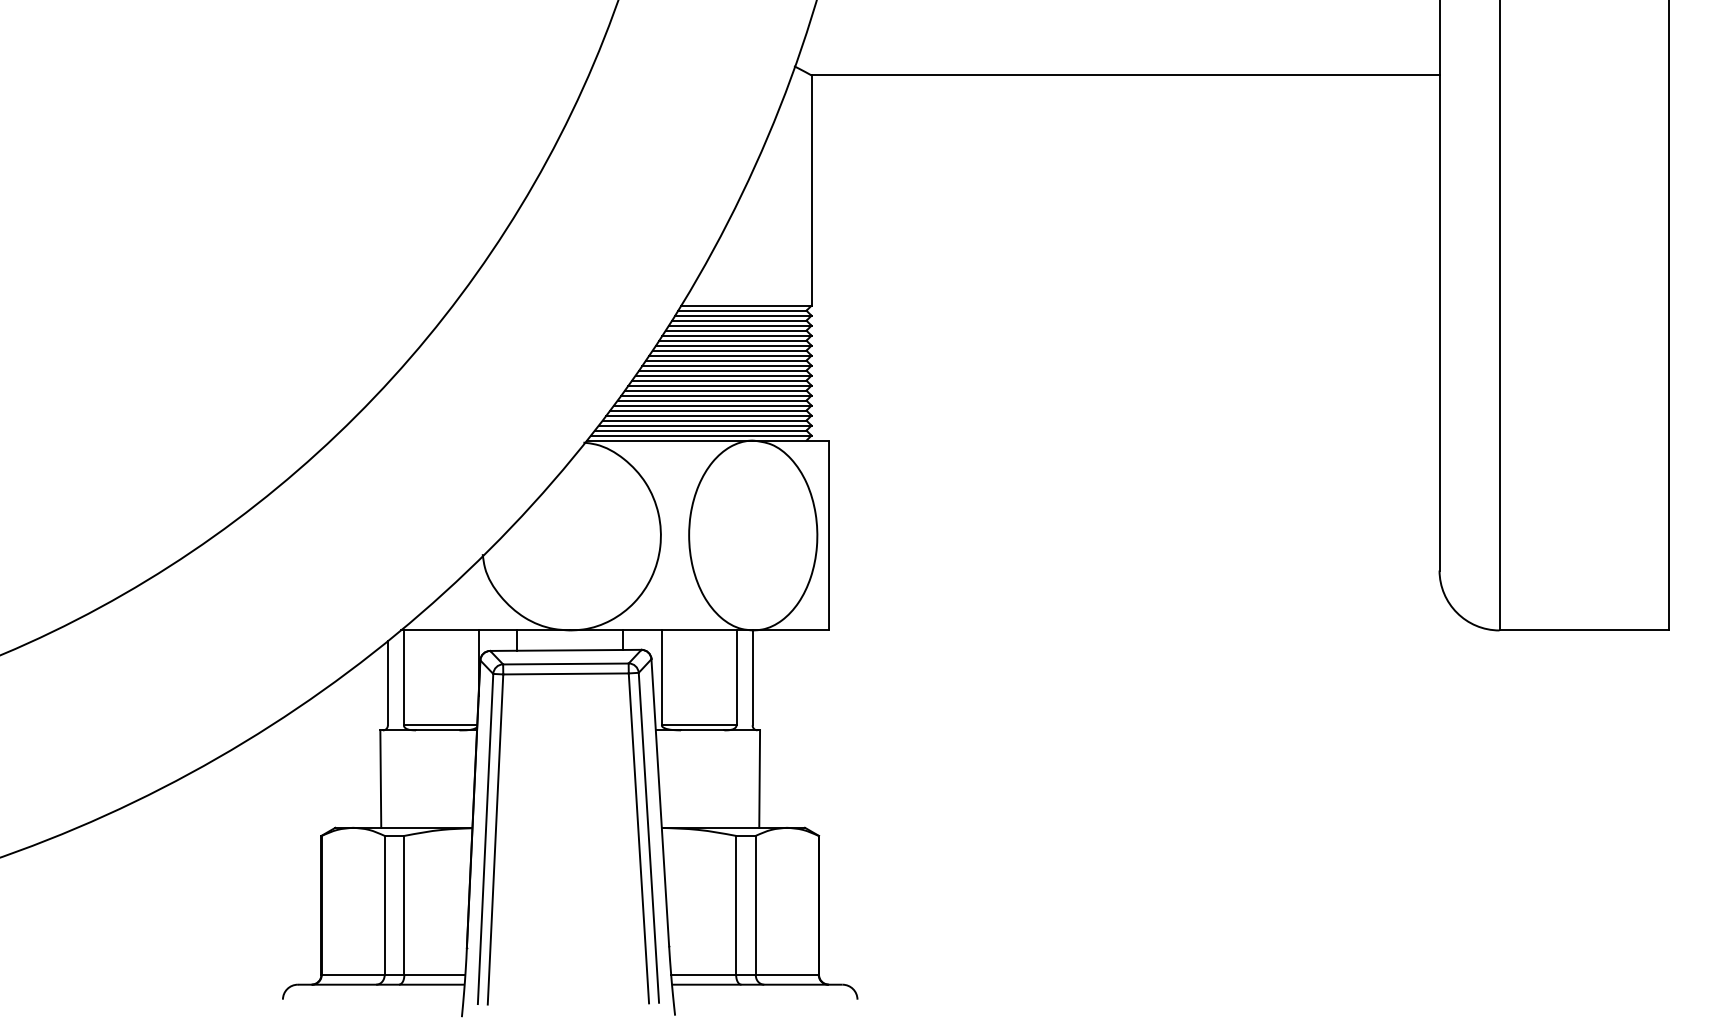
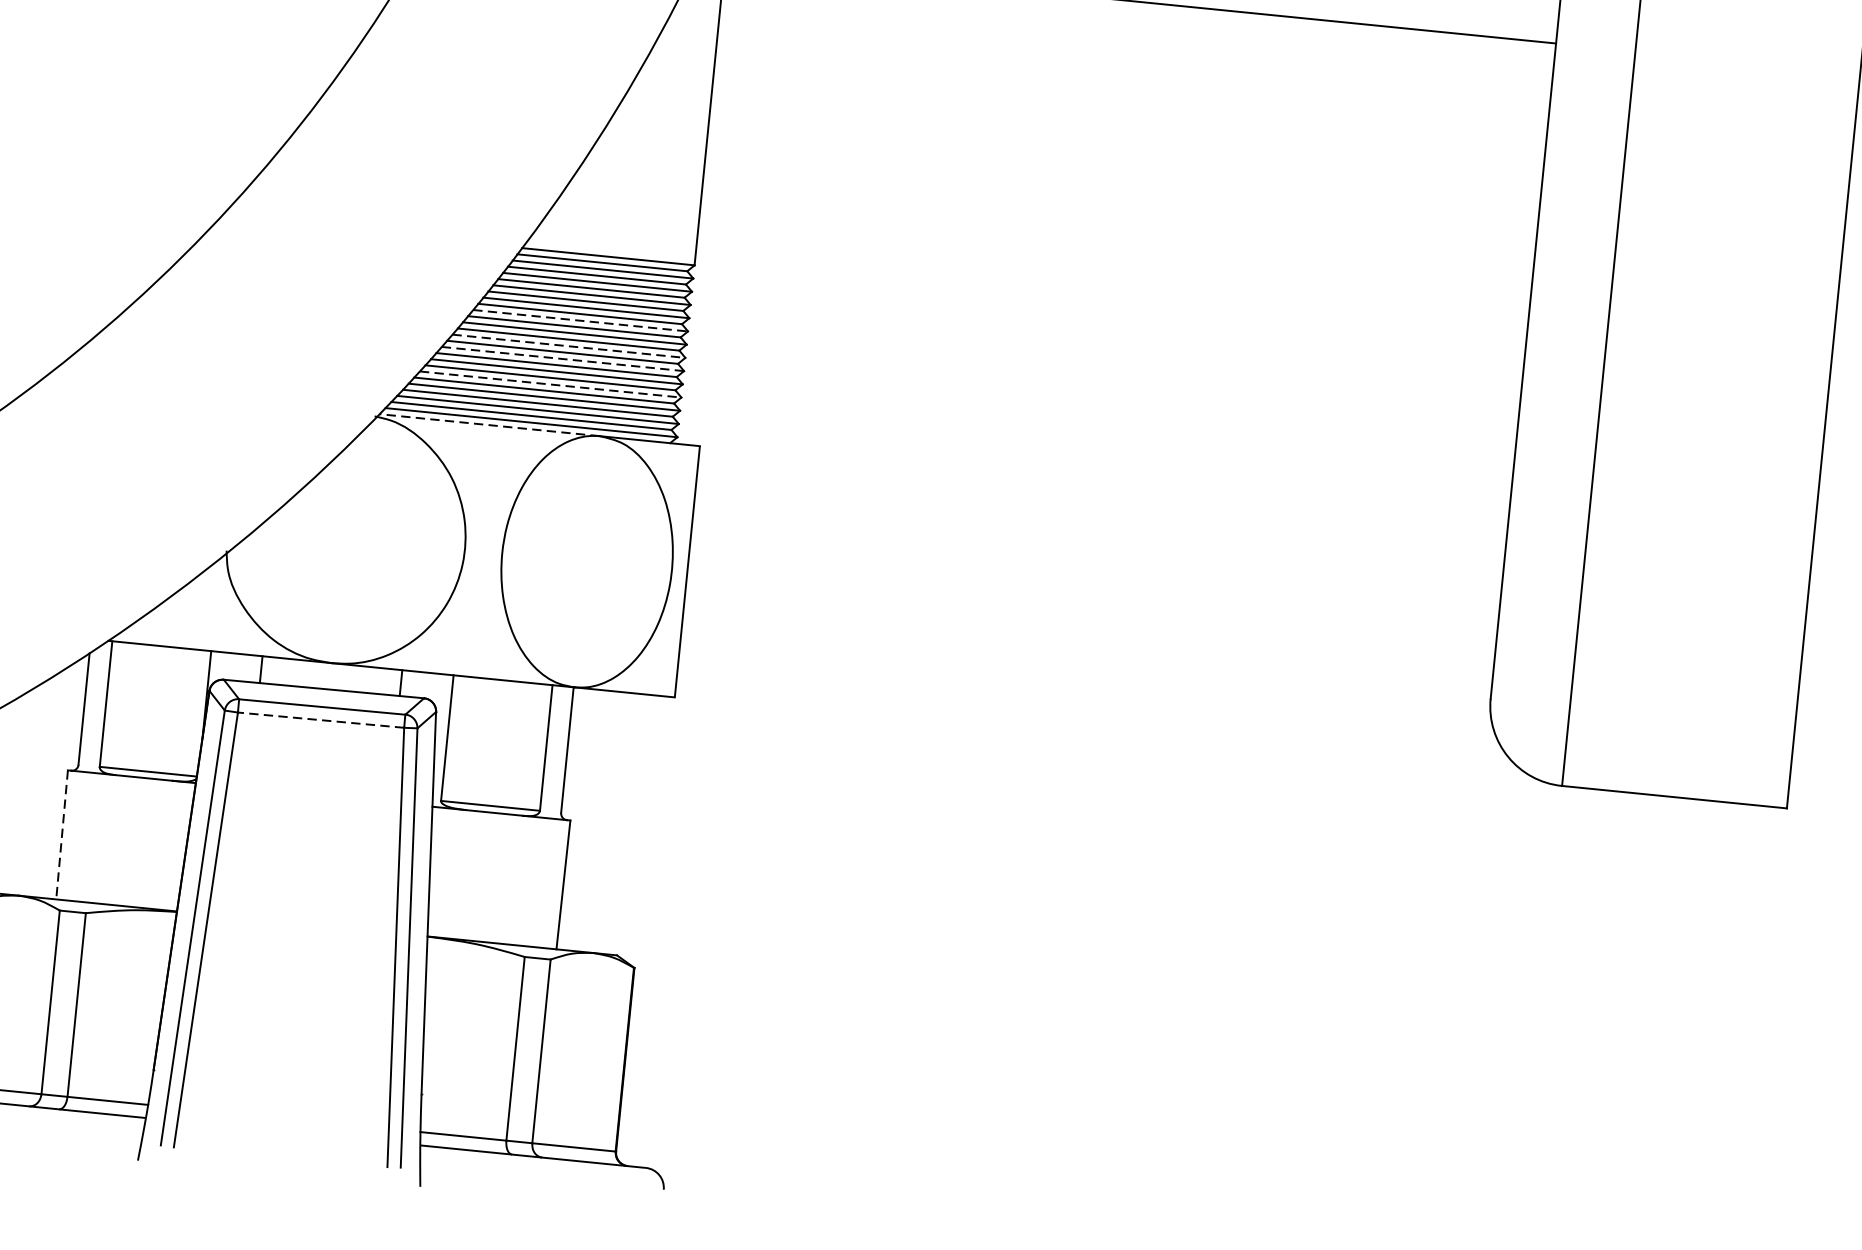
line: (730, 355) -> (580, 320), solid -> dashed
line: (723, 375) -> (568, 346), solid -> dashed
line: (720, 385) -> (563, 358), solid -> dashed
line: (712, 405) -> (550, 384), solid -> dashed
line: (669, 440) -> (488, 424), solid -> dashed
line: (566, 673) -> (321, 719), solid -> dashed
line: (380, 779) -> (61, 835), solid -> dashed

